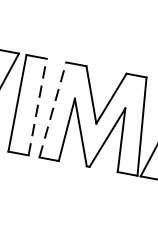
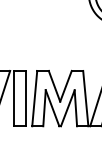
line: (38, 107) -> (26, 98), dashed -> solid
line: (52, 109) -> (34, 98), dashed -> solid

